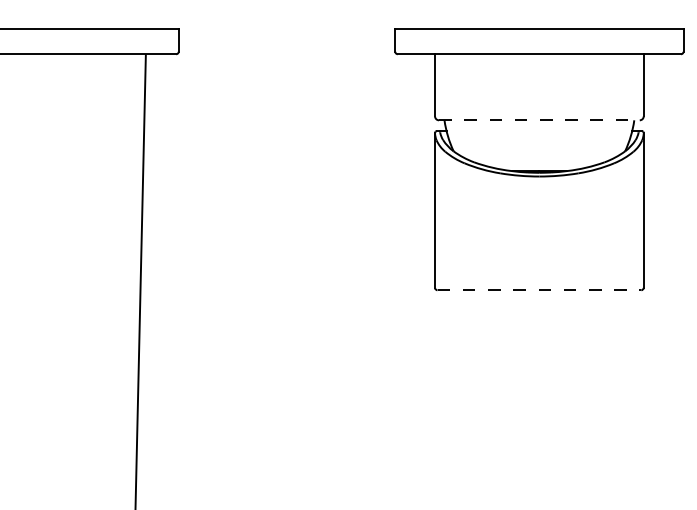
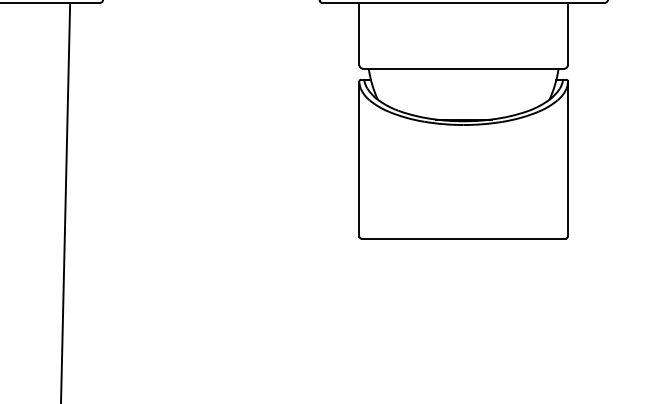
line: (539, 120) -> (463, 68), dashed -> solid
line: (539, 290) -> (463, 238), dashed -> solid

